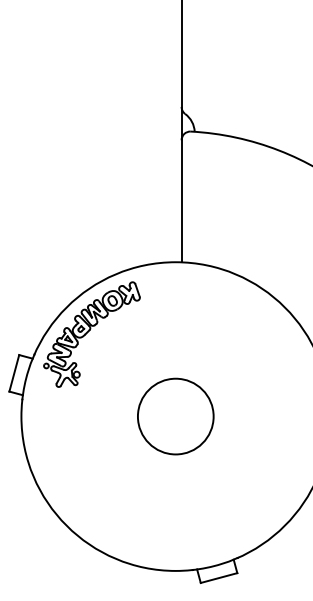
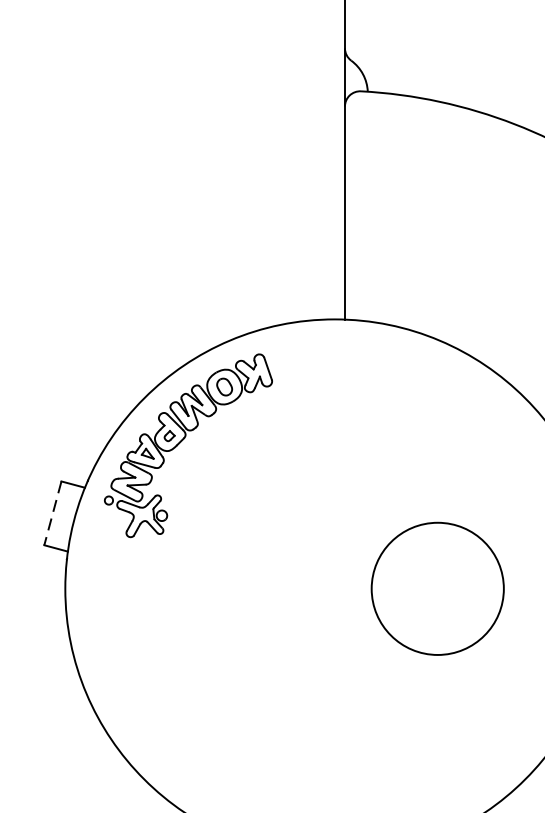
line: (14, 373) -> (53, 513), solid -> dashed
circle: (175, 416) -> (437, 588), moved

